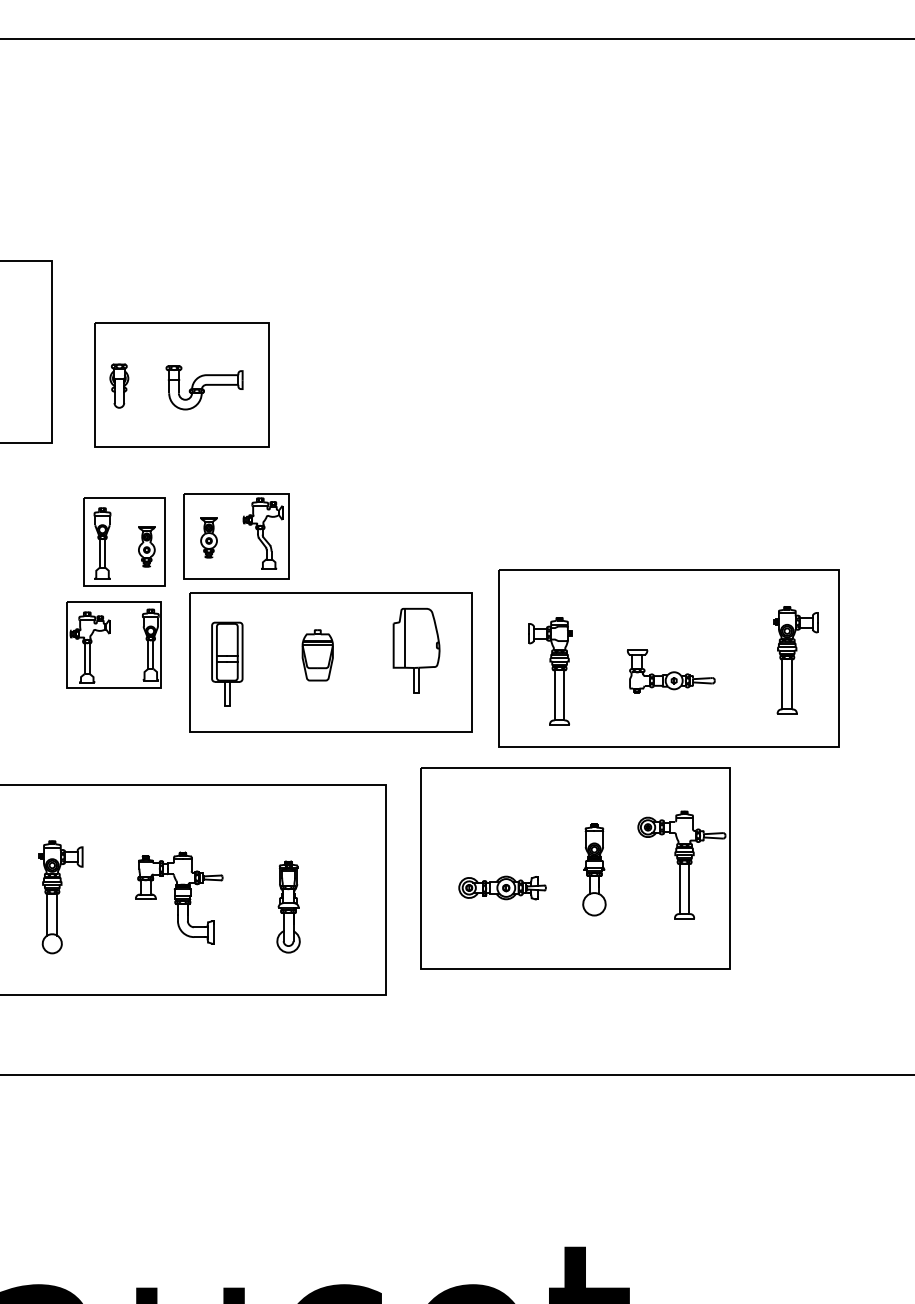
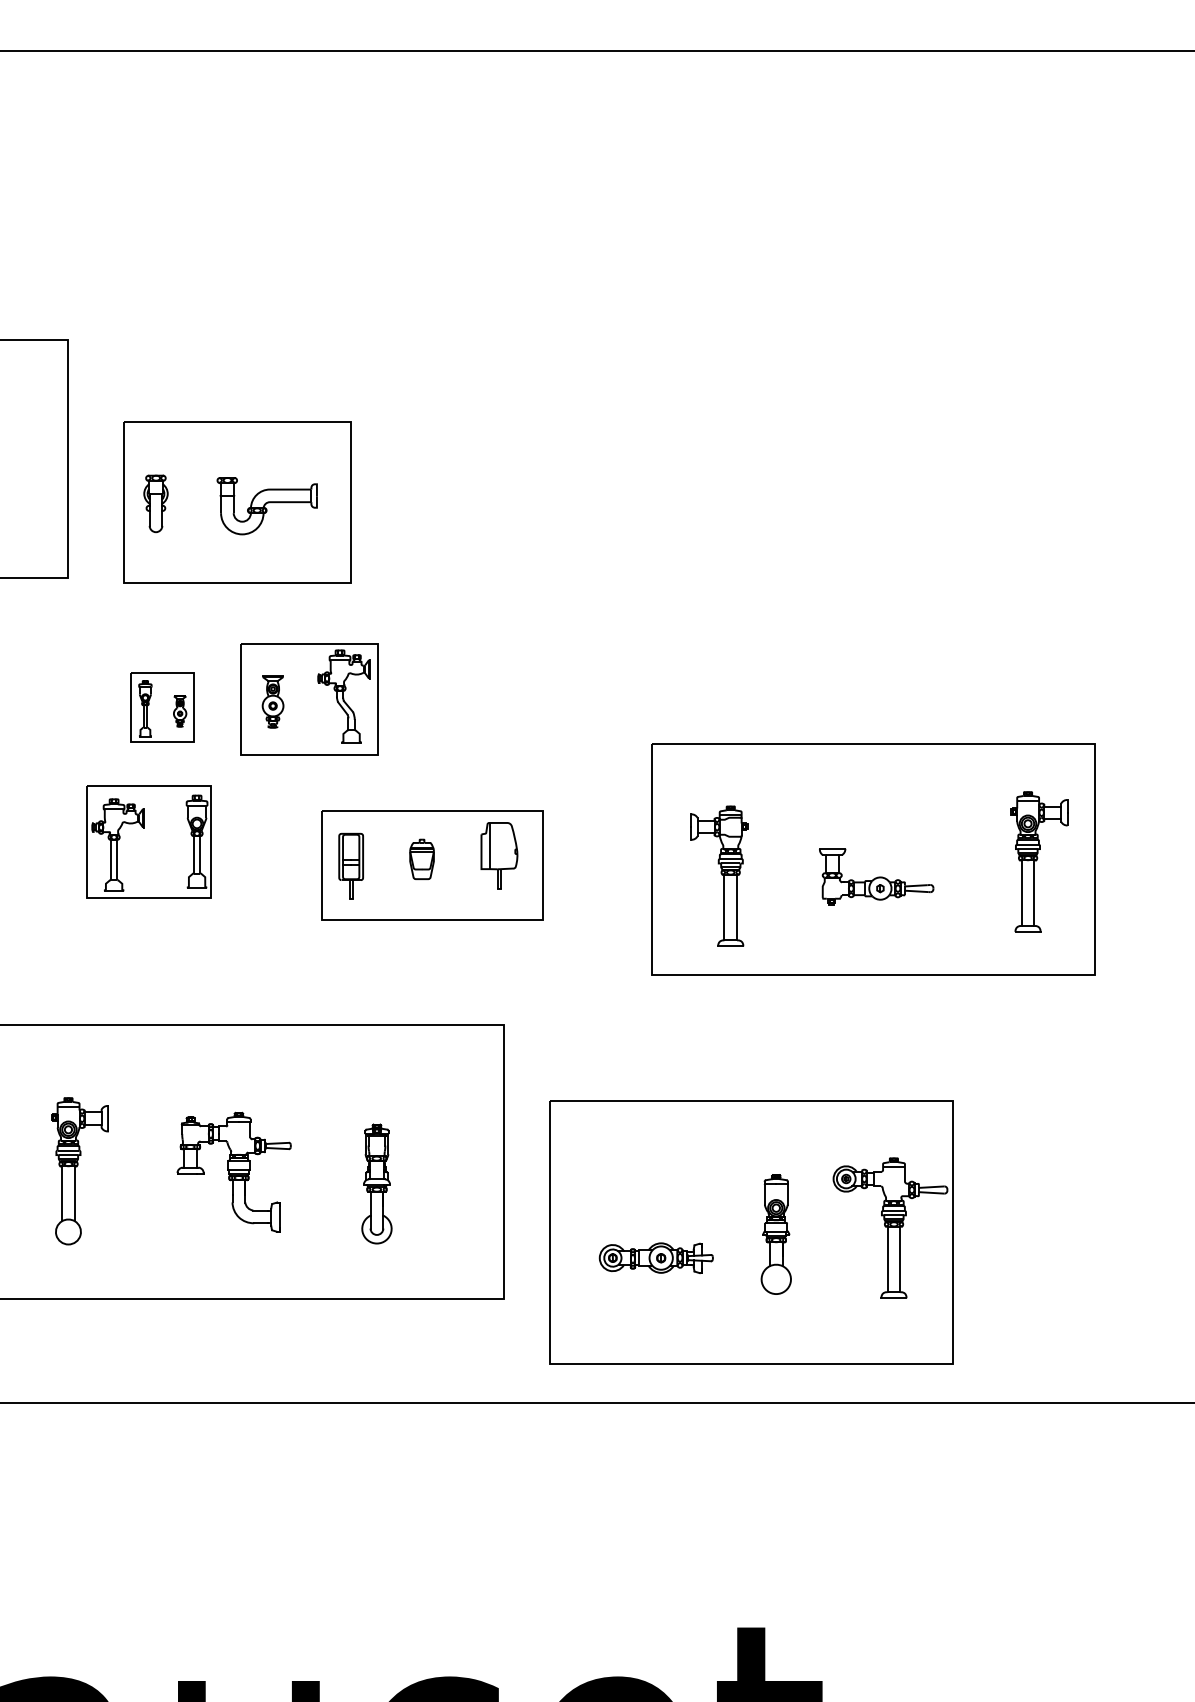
part: (124, 542) -> (162, 707), size x0.6
part: (331, 663) -> (432, 865), size x0.6
part: (575, 868) -> (751, 1232), moved

